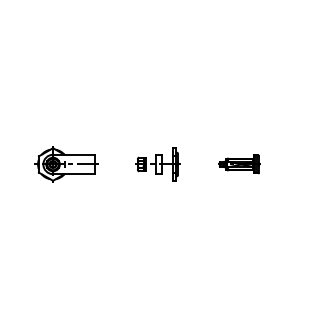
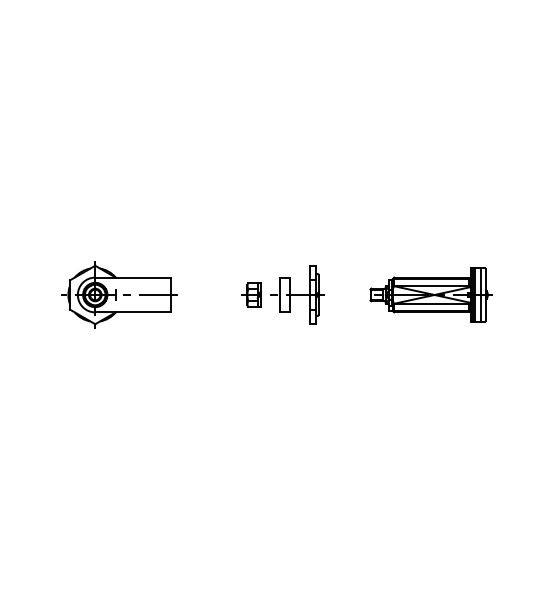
part: (239, 164) -> (429, 295), size x1.67

